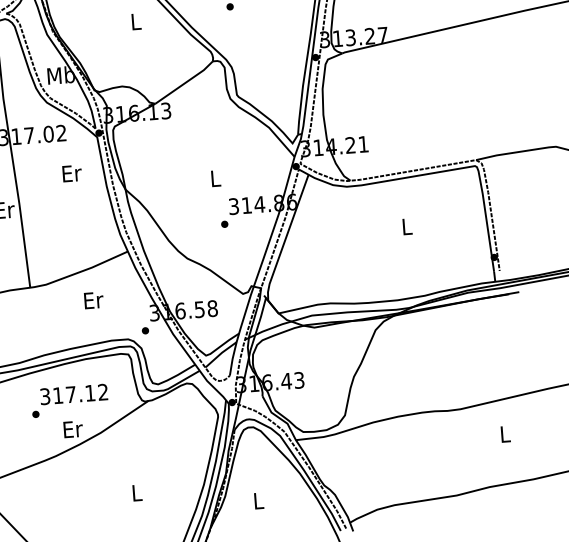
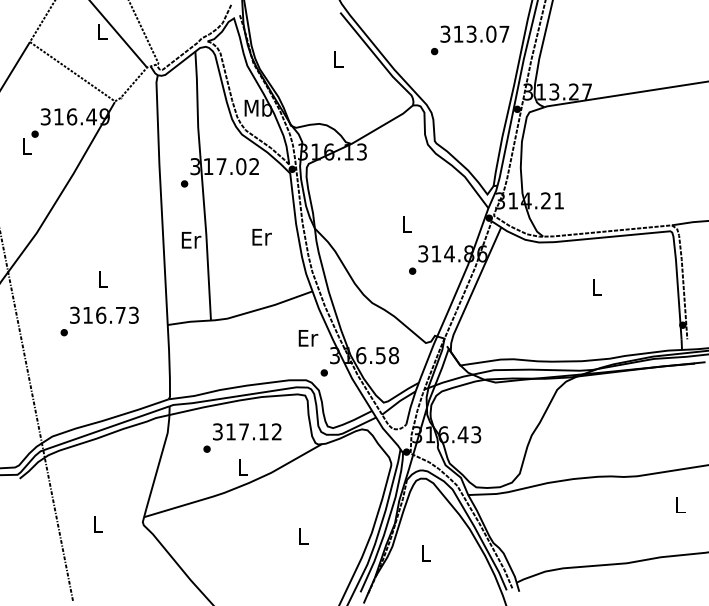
text: (71, 173) -> (261, 237), moved
text: (94, 300) -> (308, 338), moved
text: (73, 428) -> (243, 466), Er -> L

